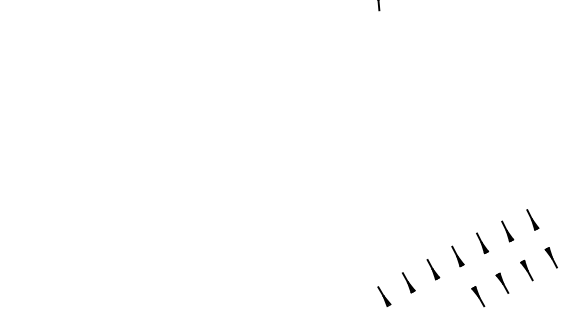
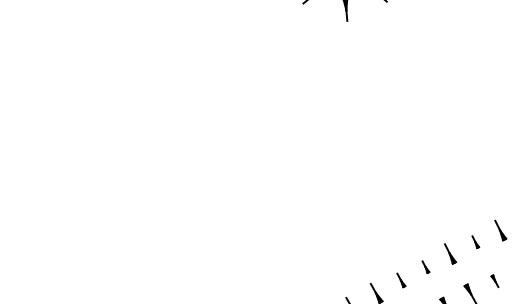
part: (507, 231) -> (475, 242), size x0.6
part: (457, 256) -> (425, 267), size x0.6
part: (433, 269) -> (401, 280), size x0.7
part: (526, 270) -> (494, 281), size x0.6

